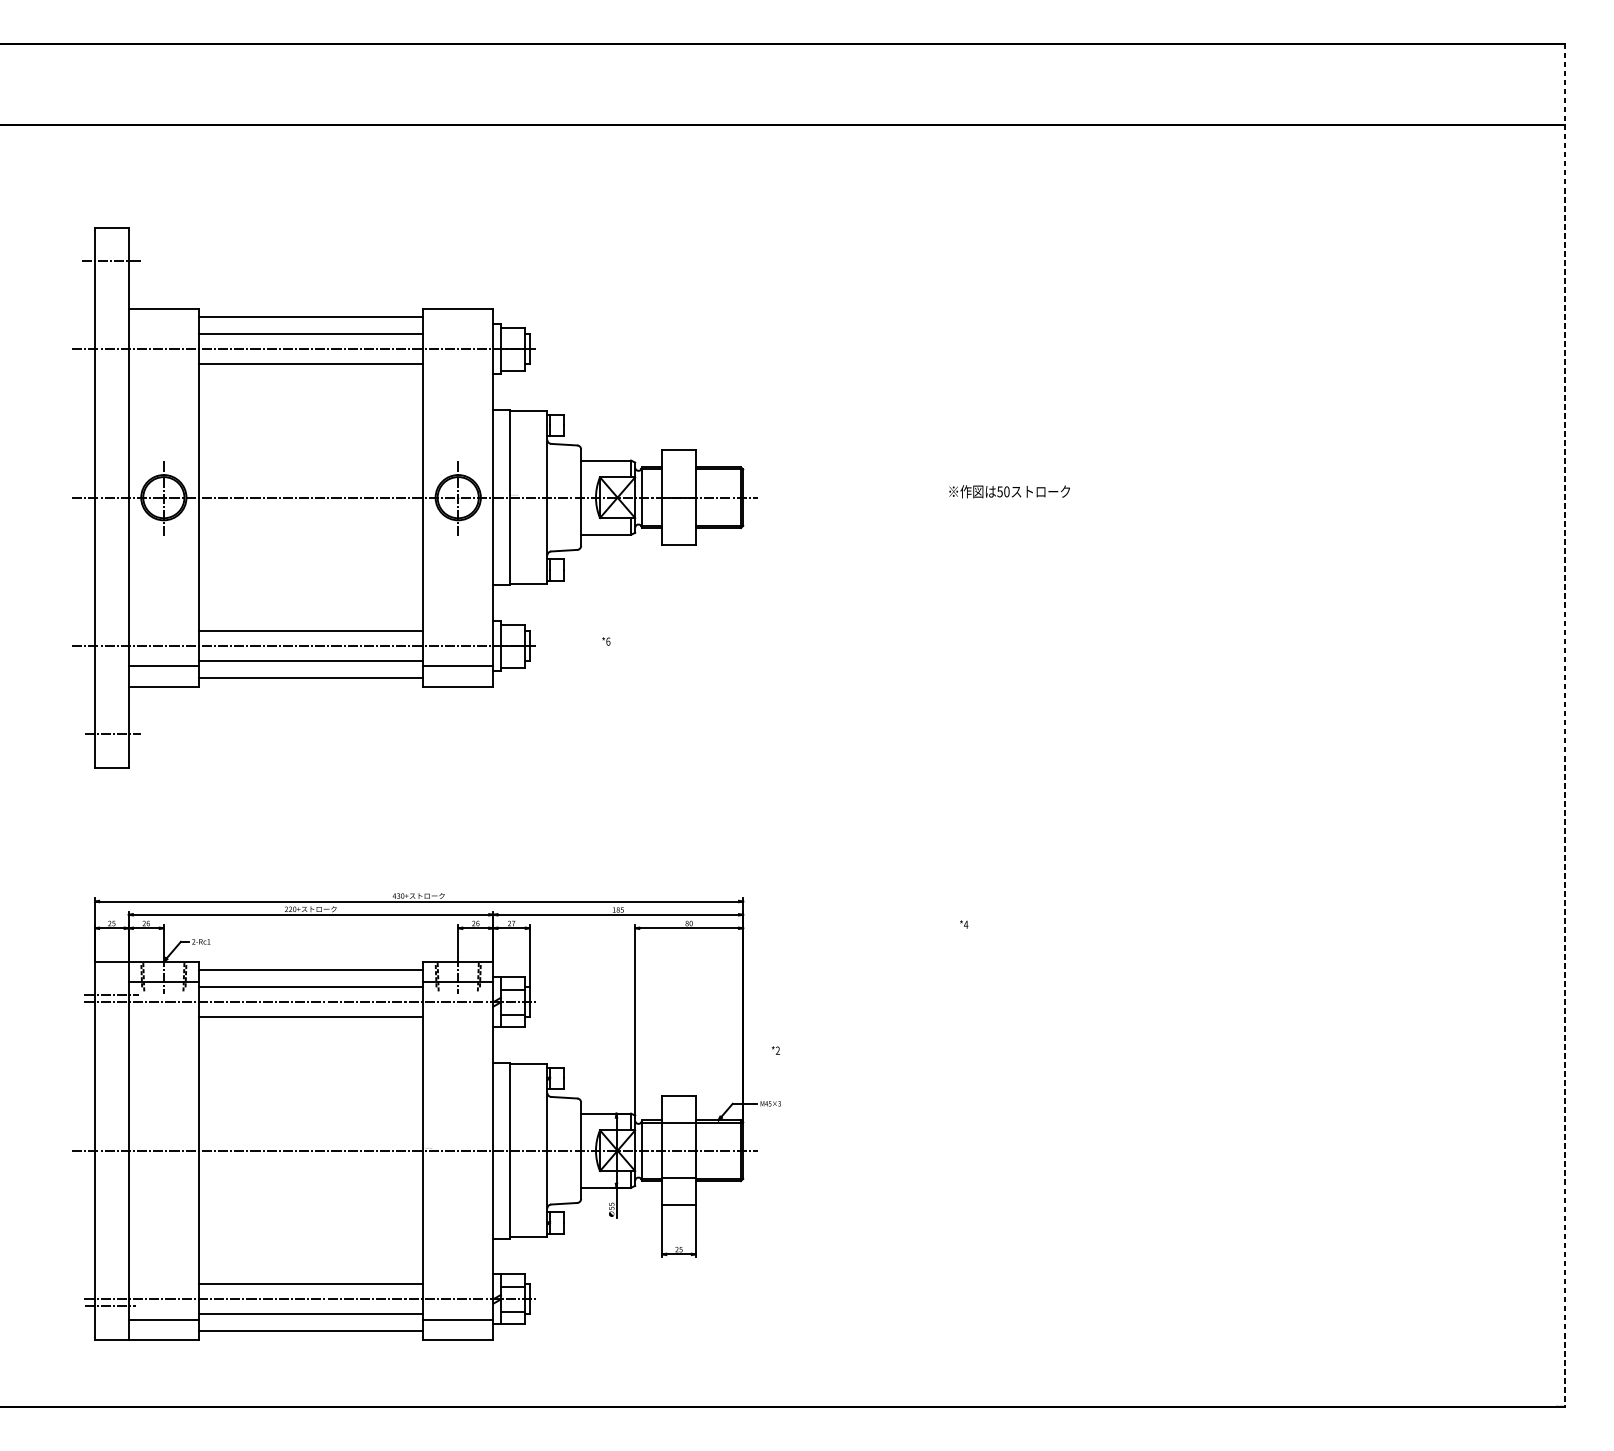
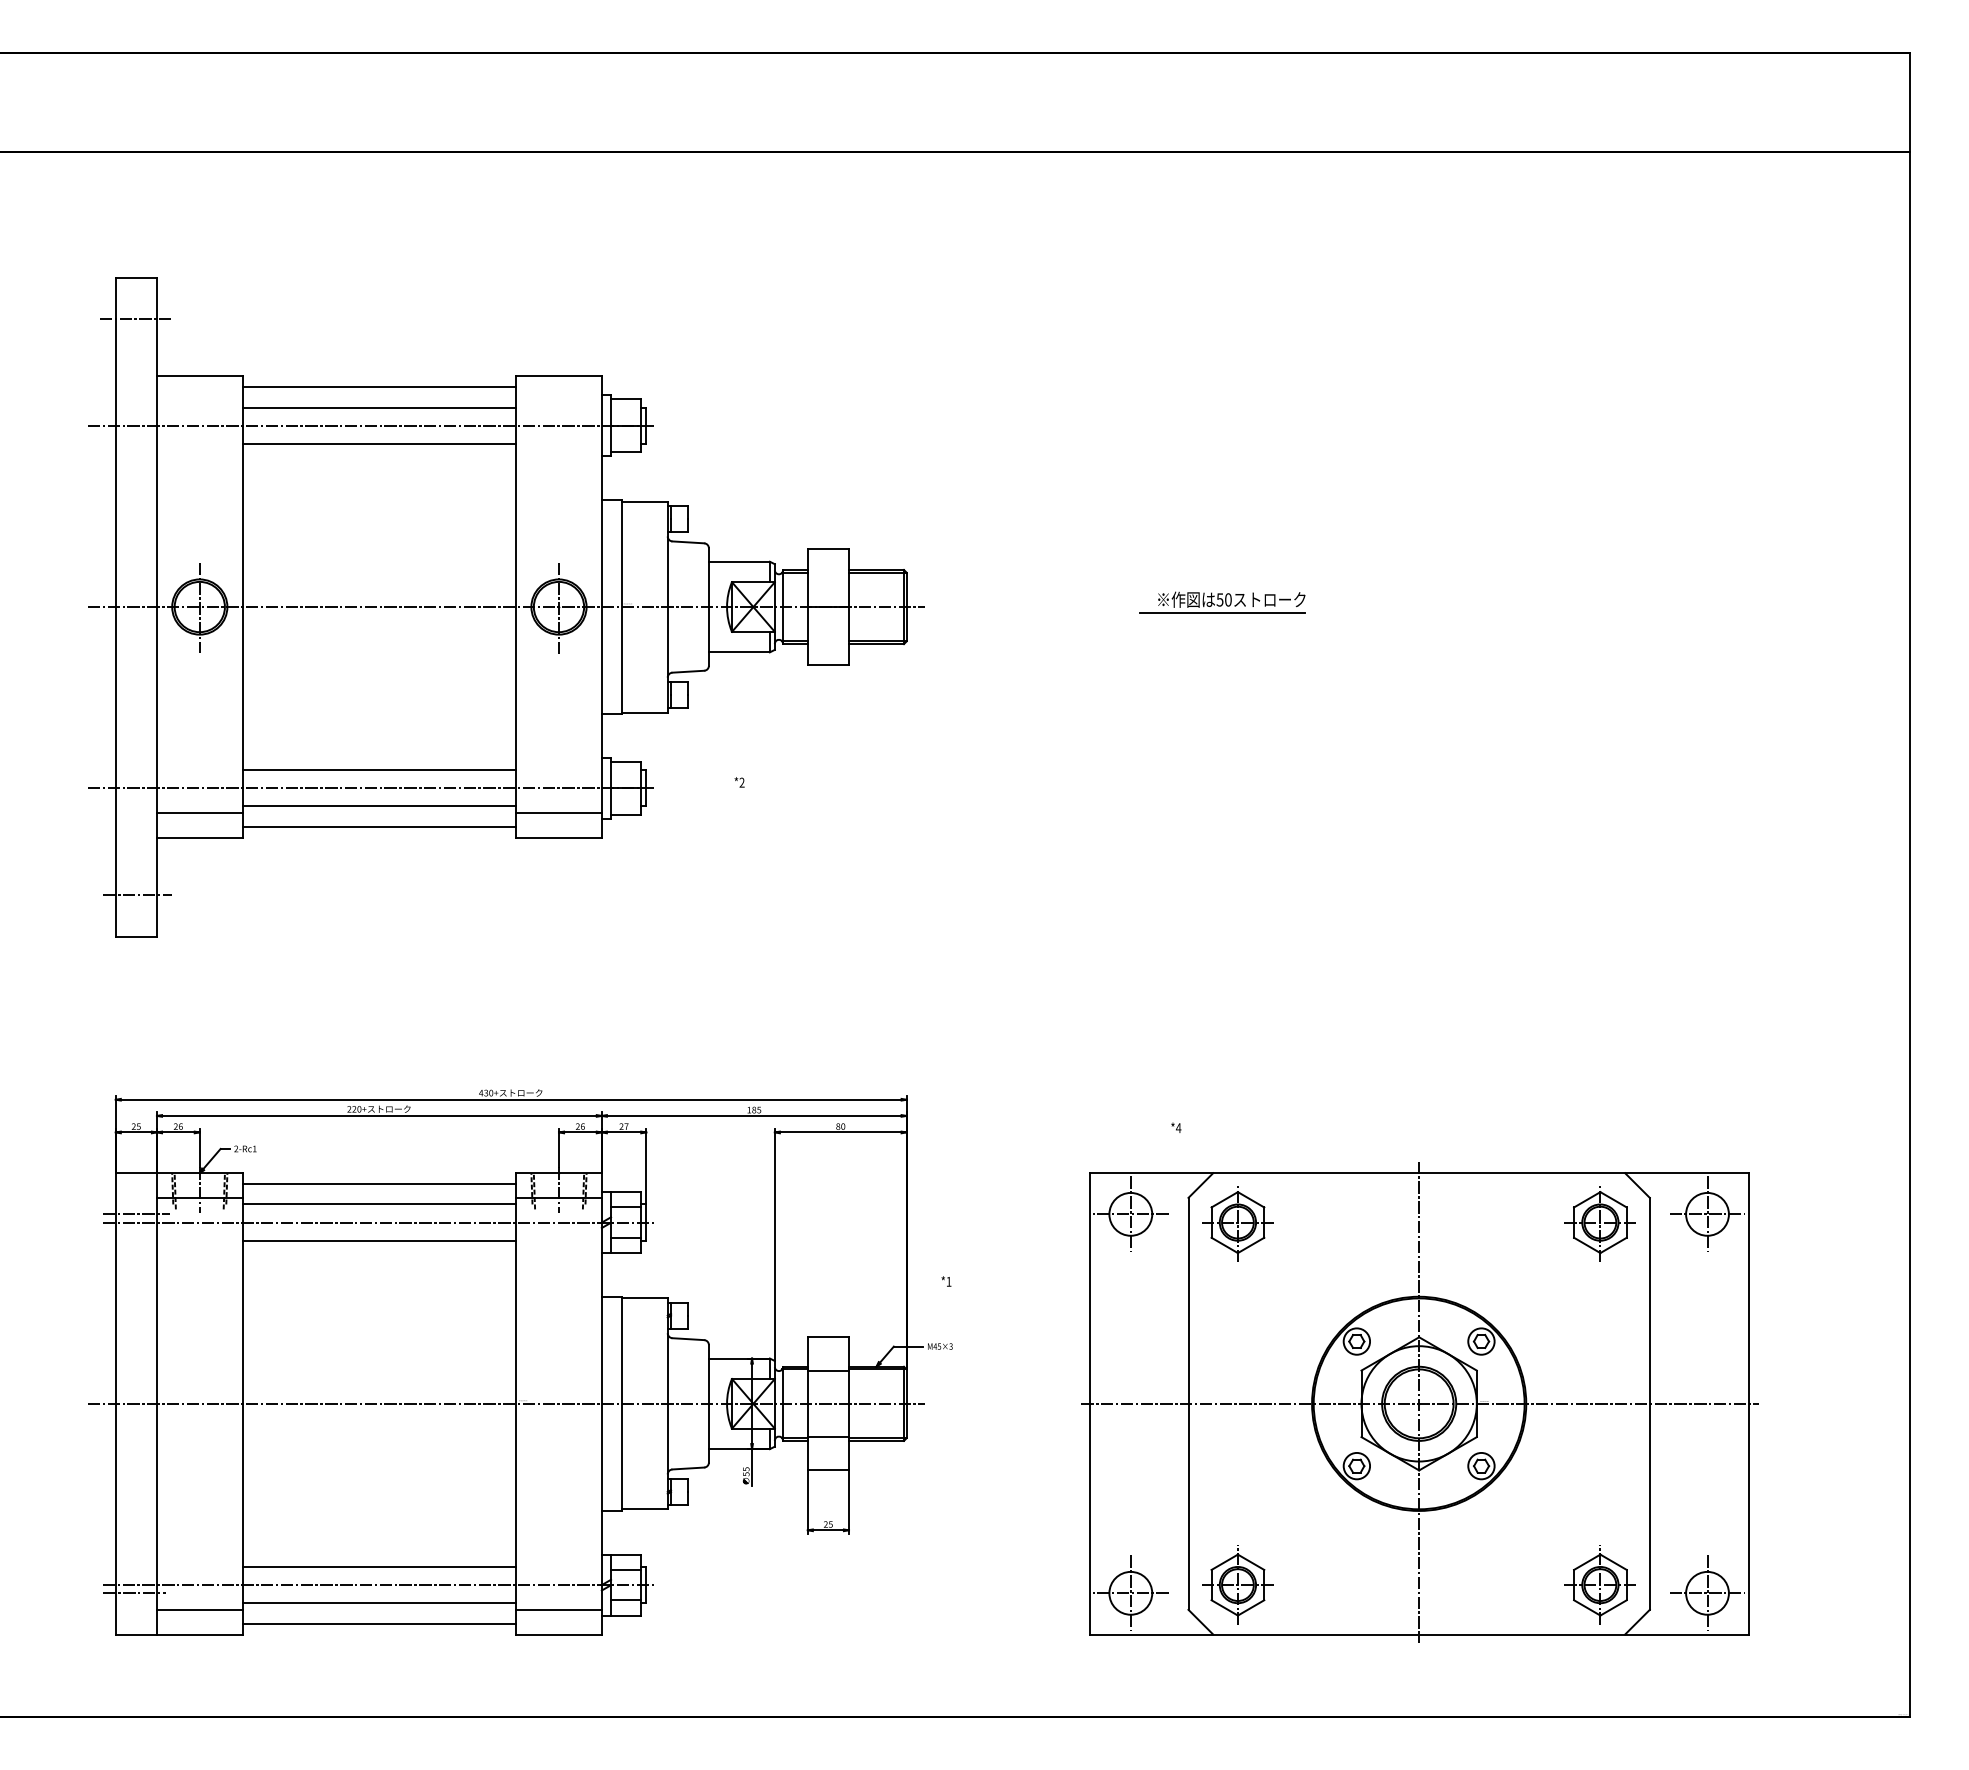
line: (1002, 502) -> (1222, 613), added
text: (607, 641) -> (741, 782), *6 -> *2
line: (1565, 725) -> (1909, 885), dashed -> solid
text: (777, 1050) -> (948, 1281), *2 -> *1
part: (1163, 1149) -> (1419, 1402), added

